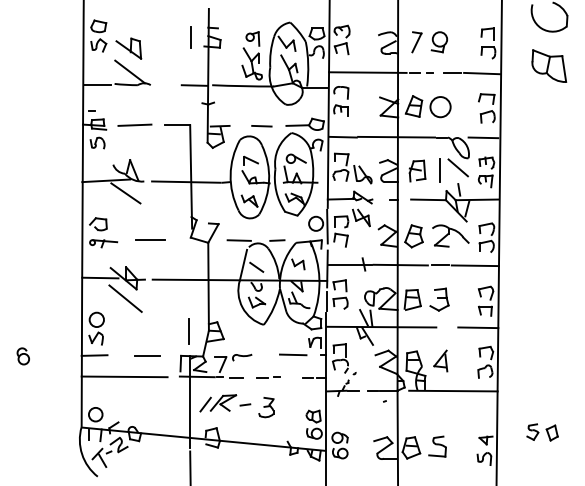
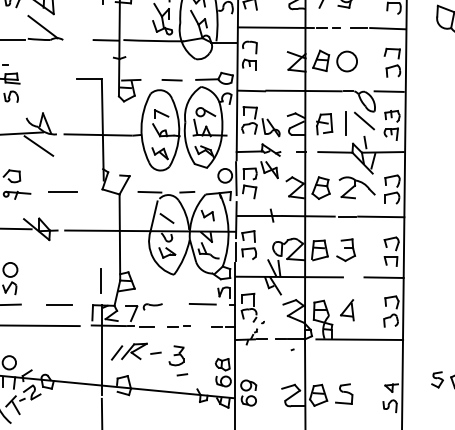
line: (134, 124) -> (47, 78), removed
line: (125, 298) -> (38, 248), removed
line: (272, 426) -> (182, 374), added

